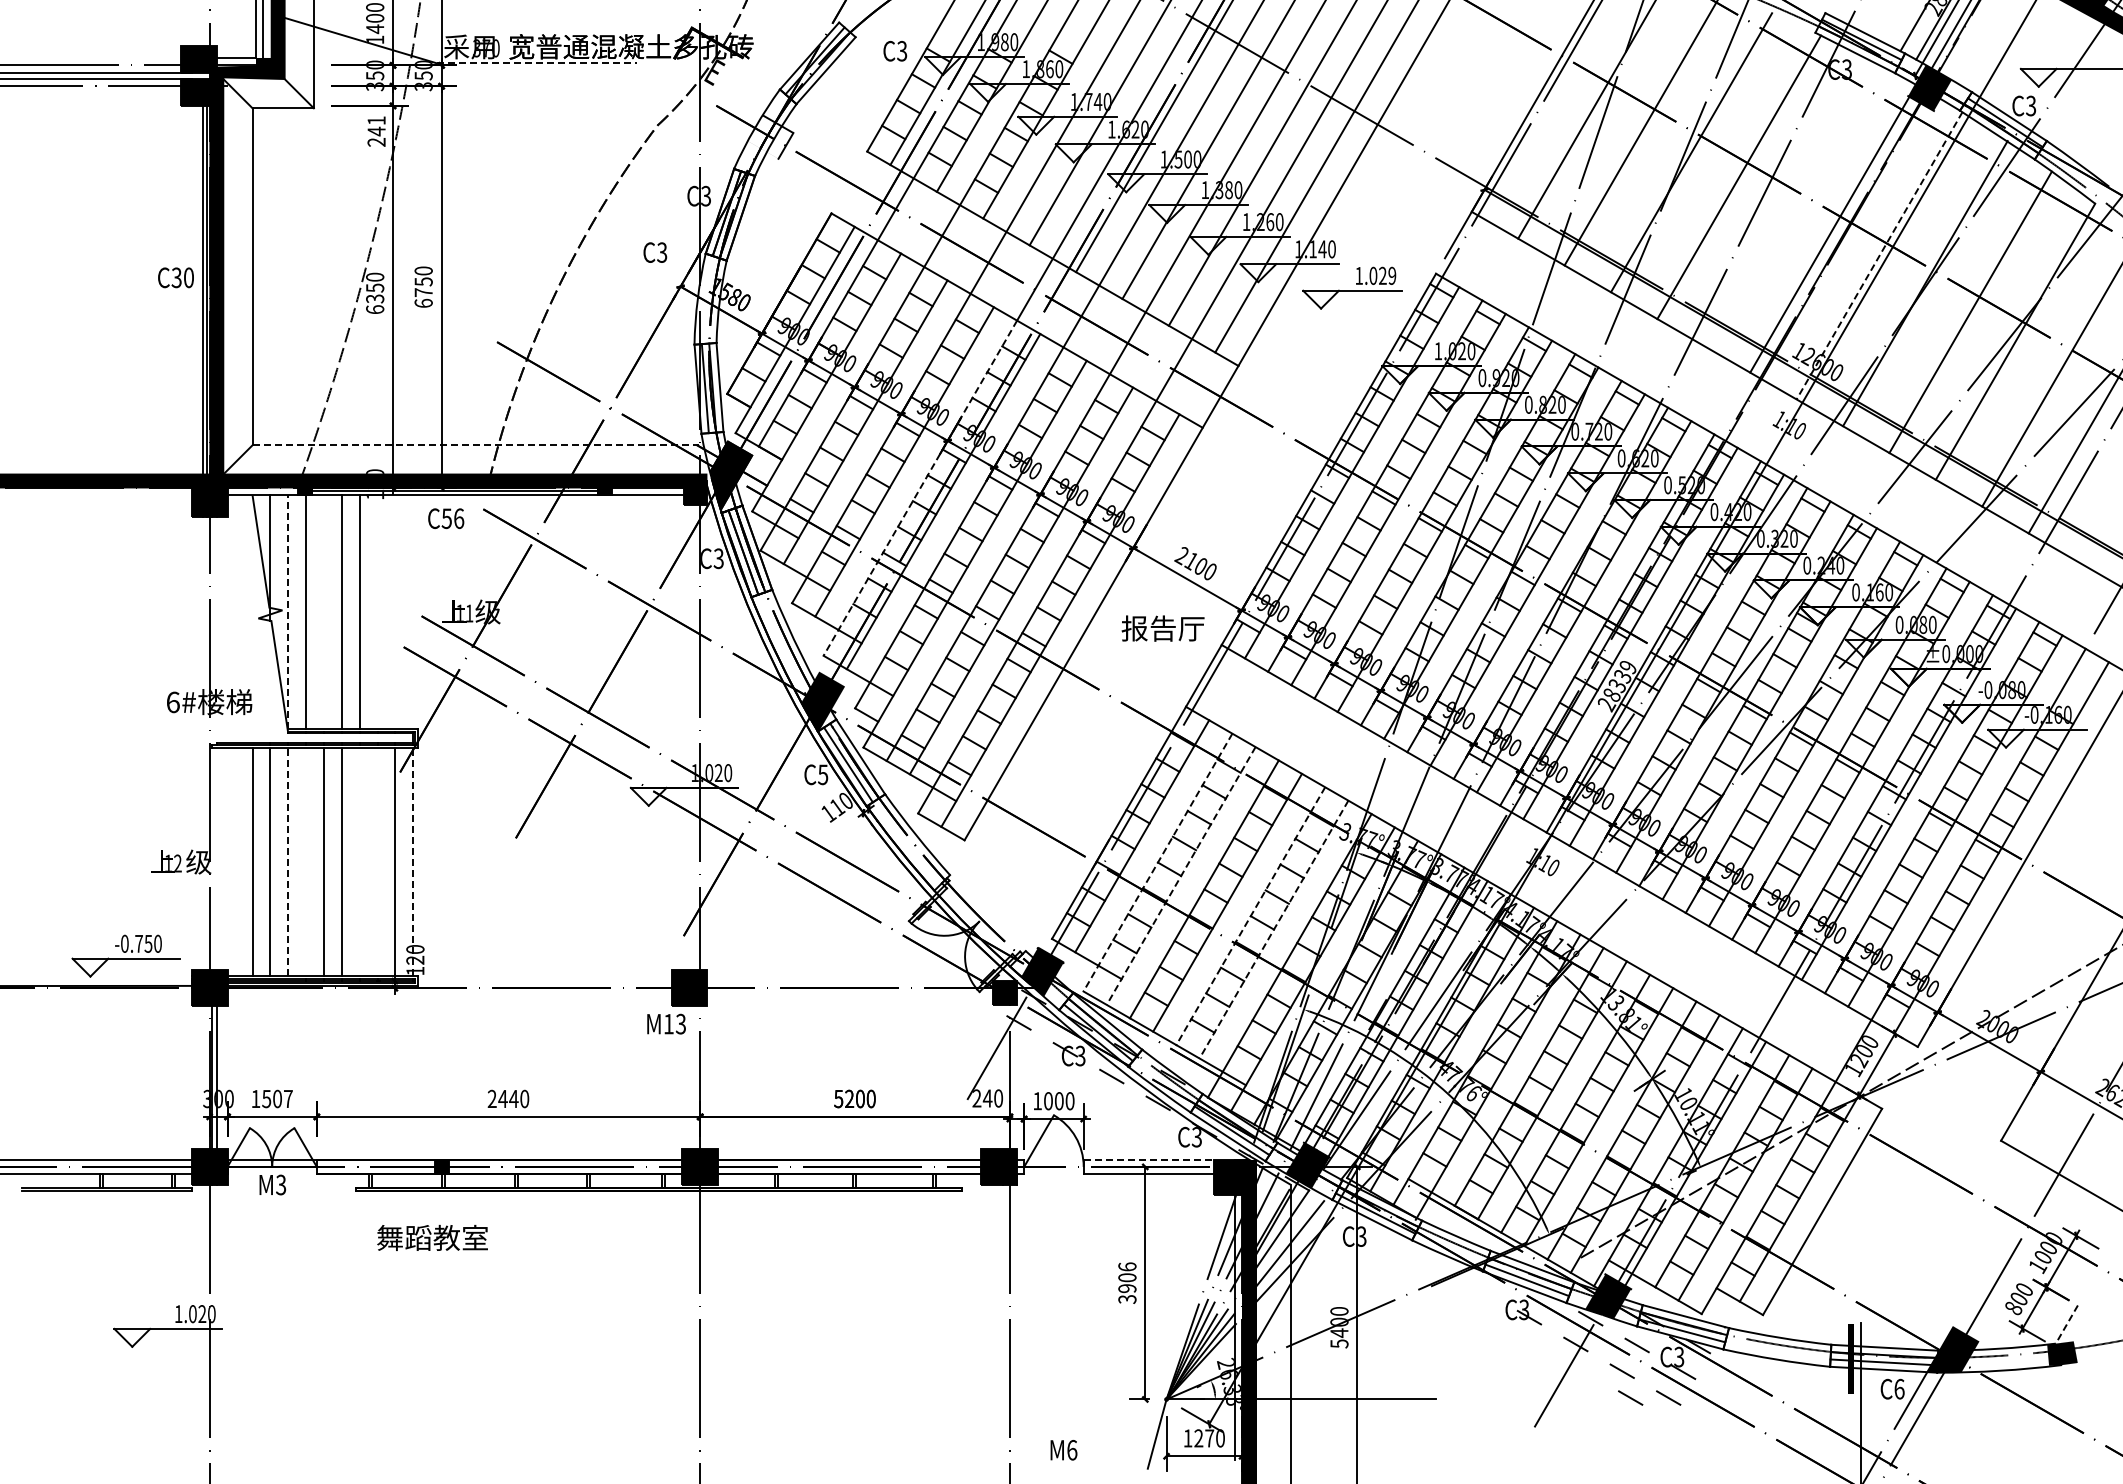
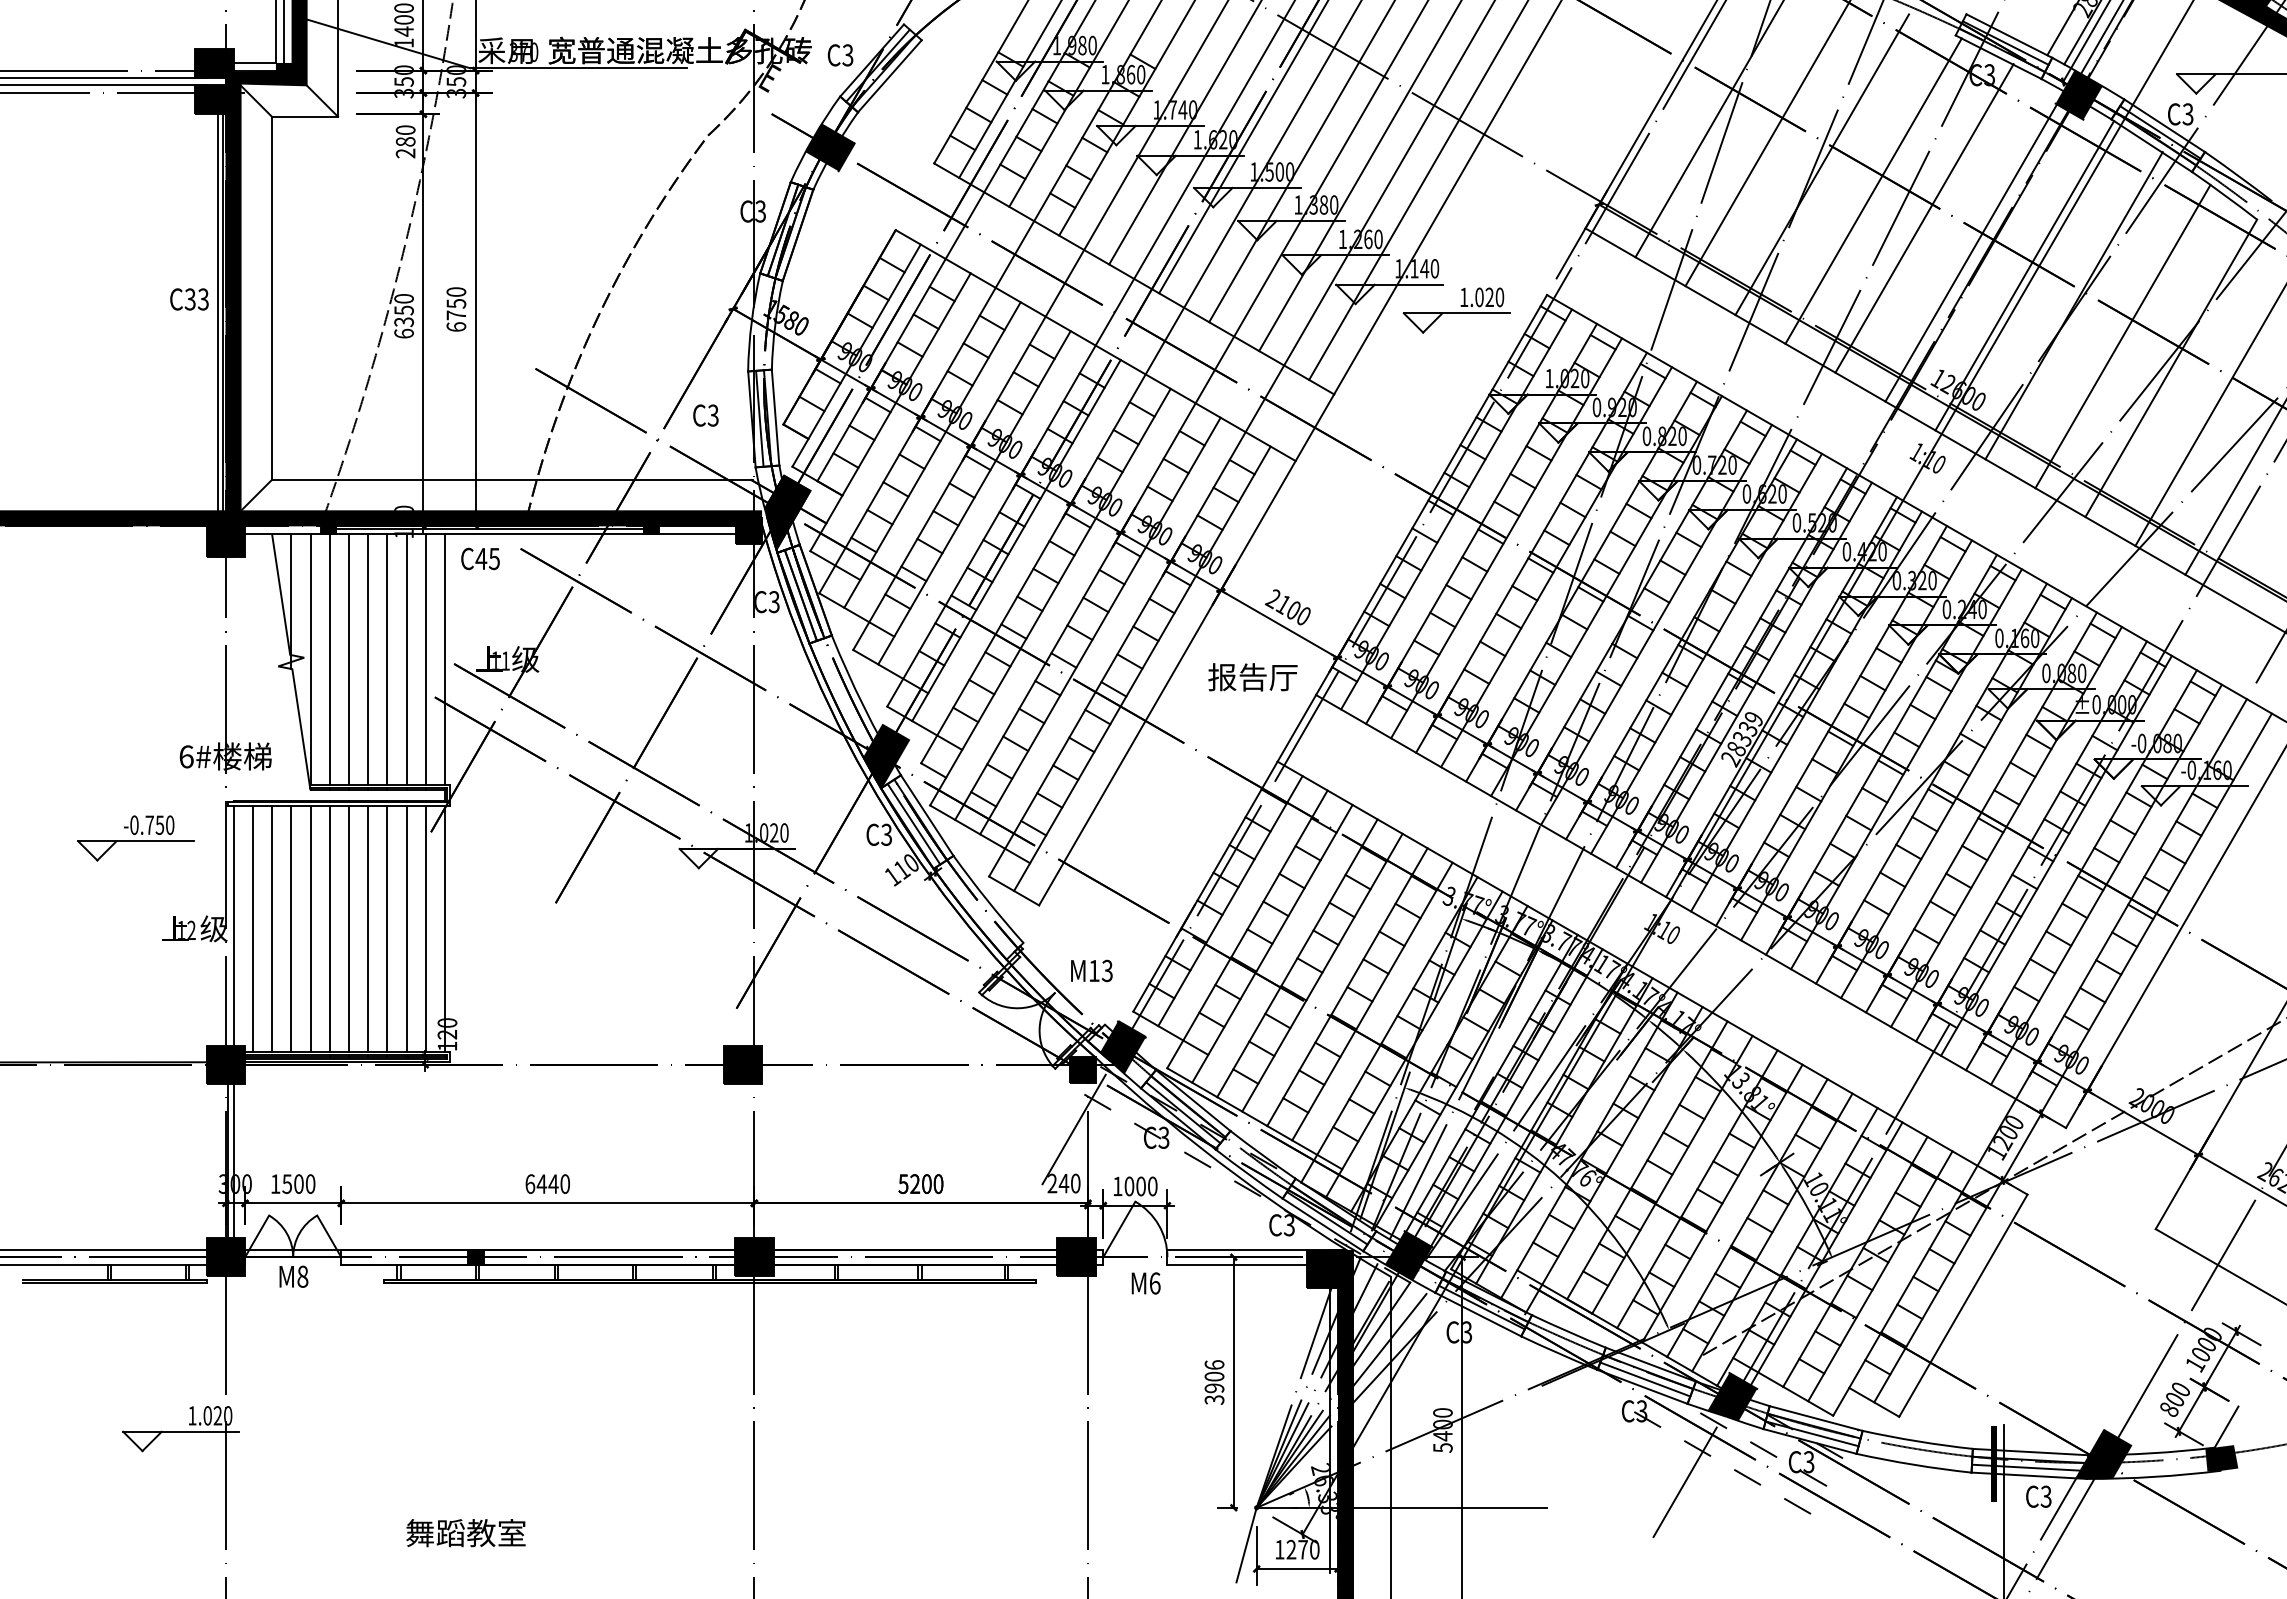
text: (895, 51) -> (840, 55), moved
line: (537, 63) -> (578, 68), dashed -> solid
text: (376, 126) -> (405, 136), 241 -> 280
fill: (770, 136) -> (830, 147), added
line: (1786, 202) -> (1924, 218), added
text: (655, 252) -> (706, 415), moved
line: (1879, 255) -> (2024, 275), dashed -> solid
text: (1392, 275) -> (1500, 296), 1.029 -> 1.020
text: (188, 277) -> (203, 299), C30 -> C33
line: (476, 445) -> (513, 480), dashed -> solid
line: (920, 488) -> (991, 526), dashed -> solid
text: (452, 518) -> (487, 558), C56 -> C45
line: (323, 611) -> (348, 658), added
line: (377, 611) -> (406, 658), added
line: (395, 611) -> (426, 658), added
line: (413, 611) -> (445, 658), added
line: (288, 612) -> (310, 659), dashed -> solid
text: (823, 774) -> (887, 834), C5 -> C3
line: (216, 861) -> (233, 928), added
line: (234, 861) -> (252, 928), added
line: (288, 861) -> (310, 928), dashed -> solid
line: (306, 861) -> (330, 928), added
line: (359, 861) -> (387, 928), added
line: (377, 861) -> (406, 928), added
line: (413, 861) -> (445, 928), dashed -> solid
line: (1157, 862) -> (1246, 929), dashed -> solid
line: (1181, 875) -> (1272, 943), dashed -> solid
line: (1250, 916) -> (1347, 987), dashed -> solid
line: (1273, 929) -> (1371, 1001), dashed -> solid
part: (125, 955) -> (135, 837), moved
text: (666, 1023) -> (1091, 970), moved
text: (288, 1098) -> (310, 1183), 1507 -> 1500
text: (491, 1098) -> (529, 1183), 2440 -> 6440
line: (1148, 1159) -> (1237, 1249), dashed -> solid
text: (281, 1184) -> (303, 1276), M3 -> M8
text: (432, 1237) -> (465, 1532), moved
line: (2066, 1324) -> (2226, 1427), dashed -> solid
text: (1899, 1388) -> (2046, 1495), C6 -> C3
line: (1630, 1397) -> (1756, 1505), removed
text: (1063, 1450) -> (1145, 1283), moved

